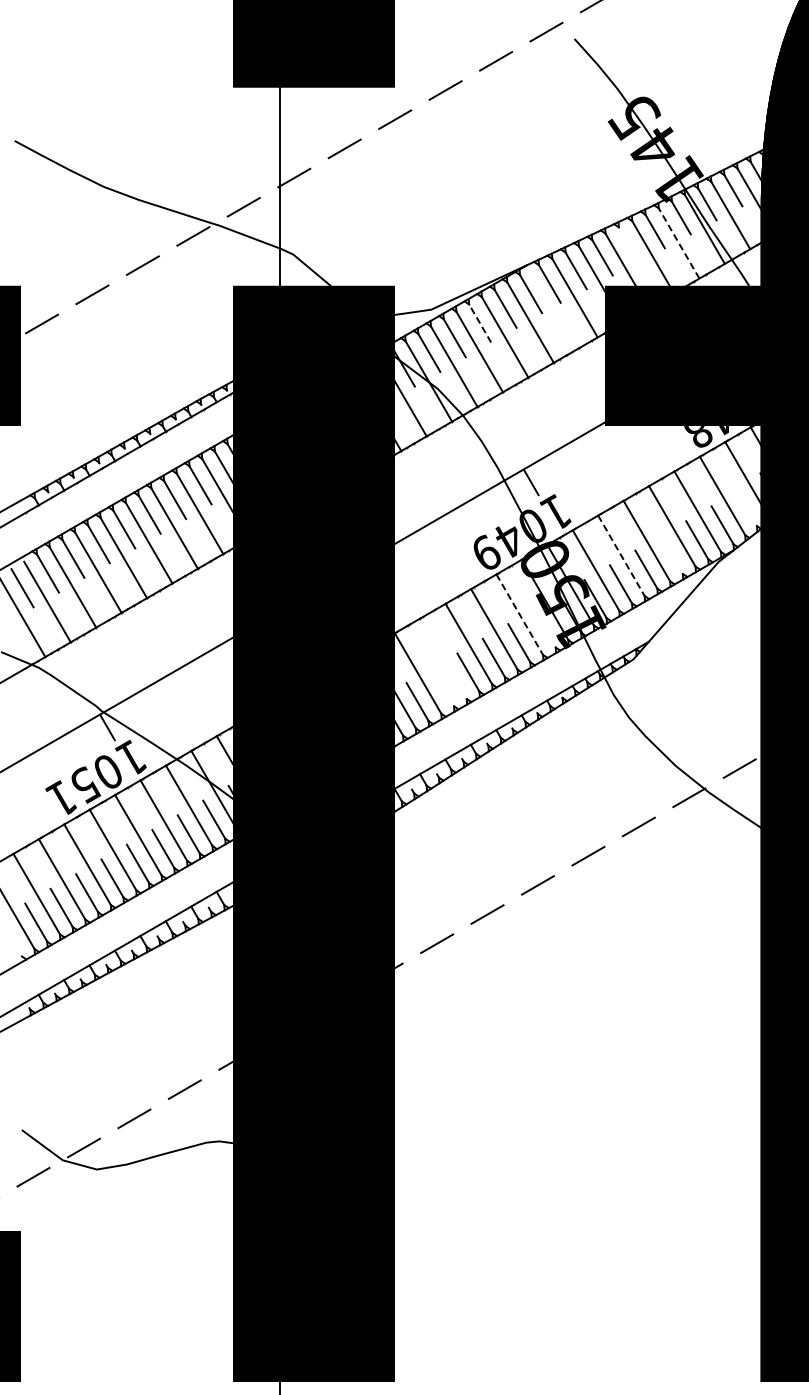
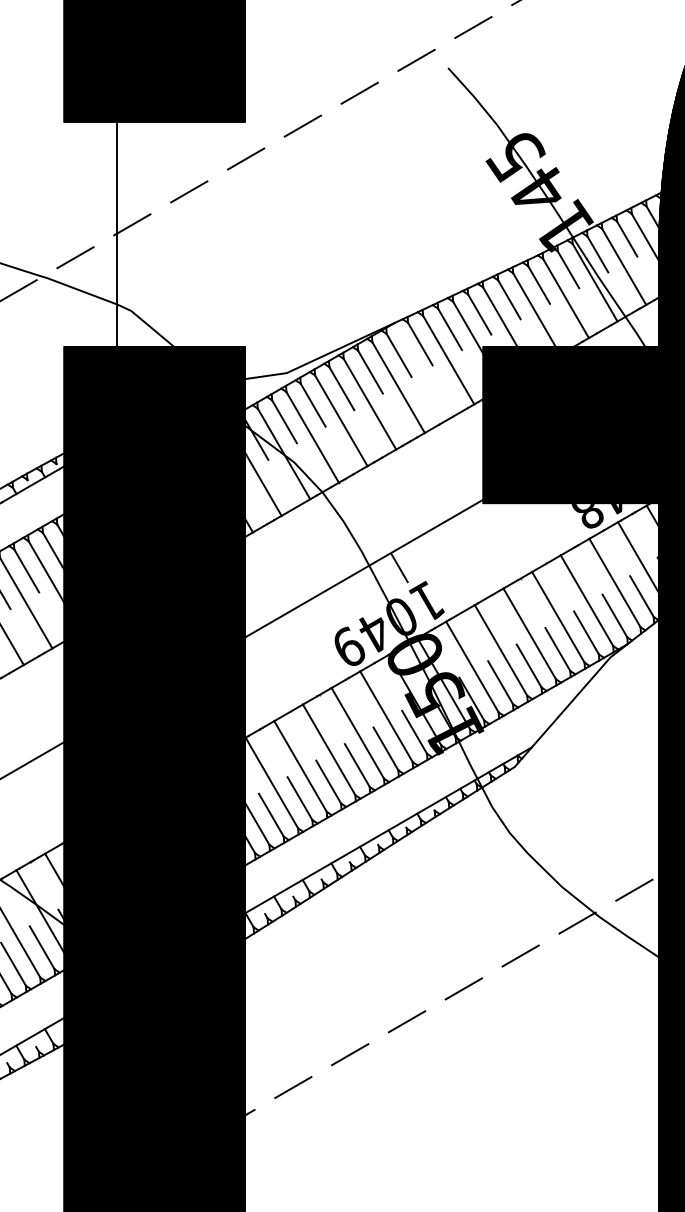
line: (679, 243) -> (566, 298), dashed -> solid
line: (628, 244) -> (508, 299), added
line: (479, 323) -> (341, 388), dashed -> solid
line: (746, 507) -> (641, 595), added
line: (671, 554) -> (557, 648), added
line: (621, 555) -> (501, 650), dashed -> solid
line: (519, 614) -> (386, 716), dashed -> solid
line: (544, 628) -> (414, 732), added
line: (443, 658) -> (300, 766), added
line: (443, 687) -> (300, 798), added

